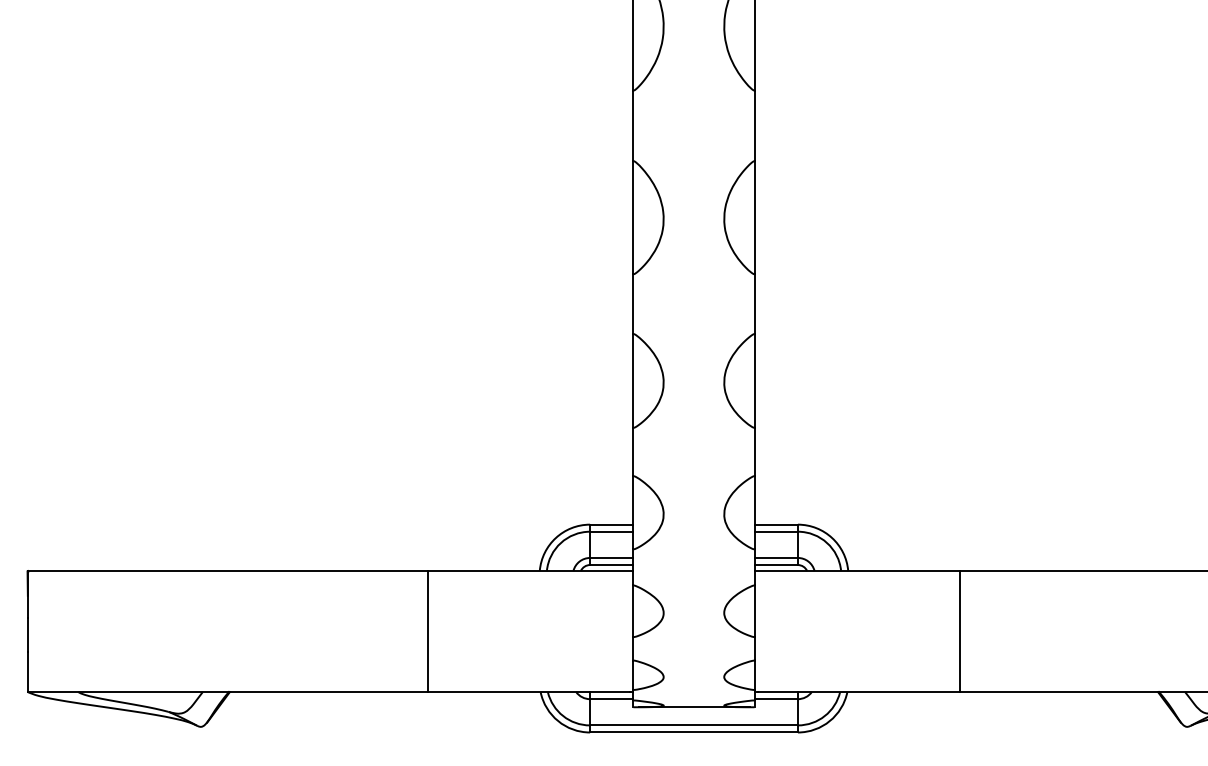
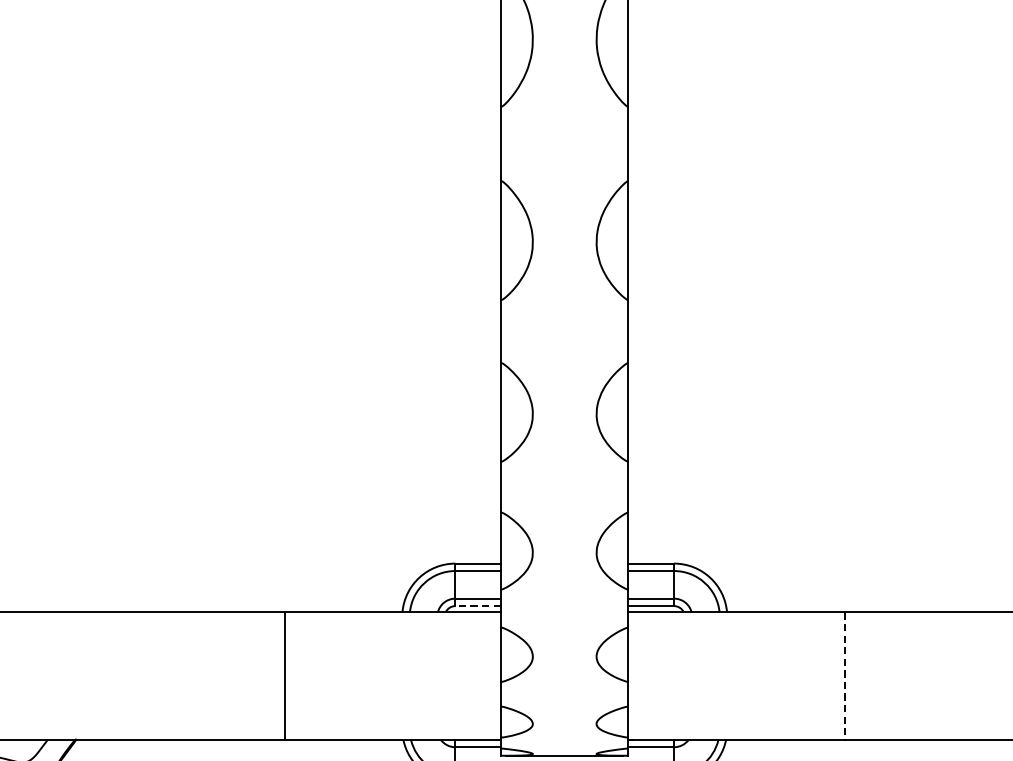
line: (611, 565) -> (477, 606), solid -> dashed
line: (960, 631) -> (845, 676), solid -> dashed

